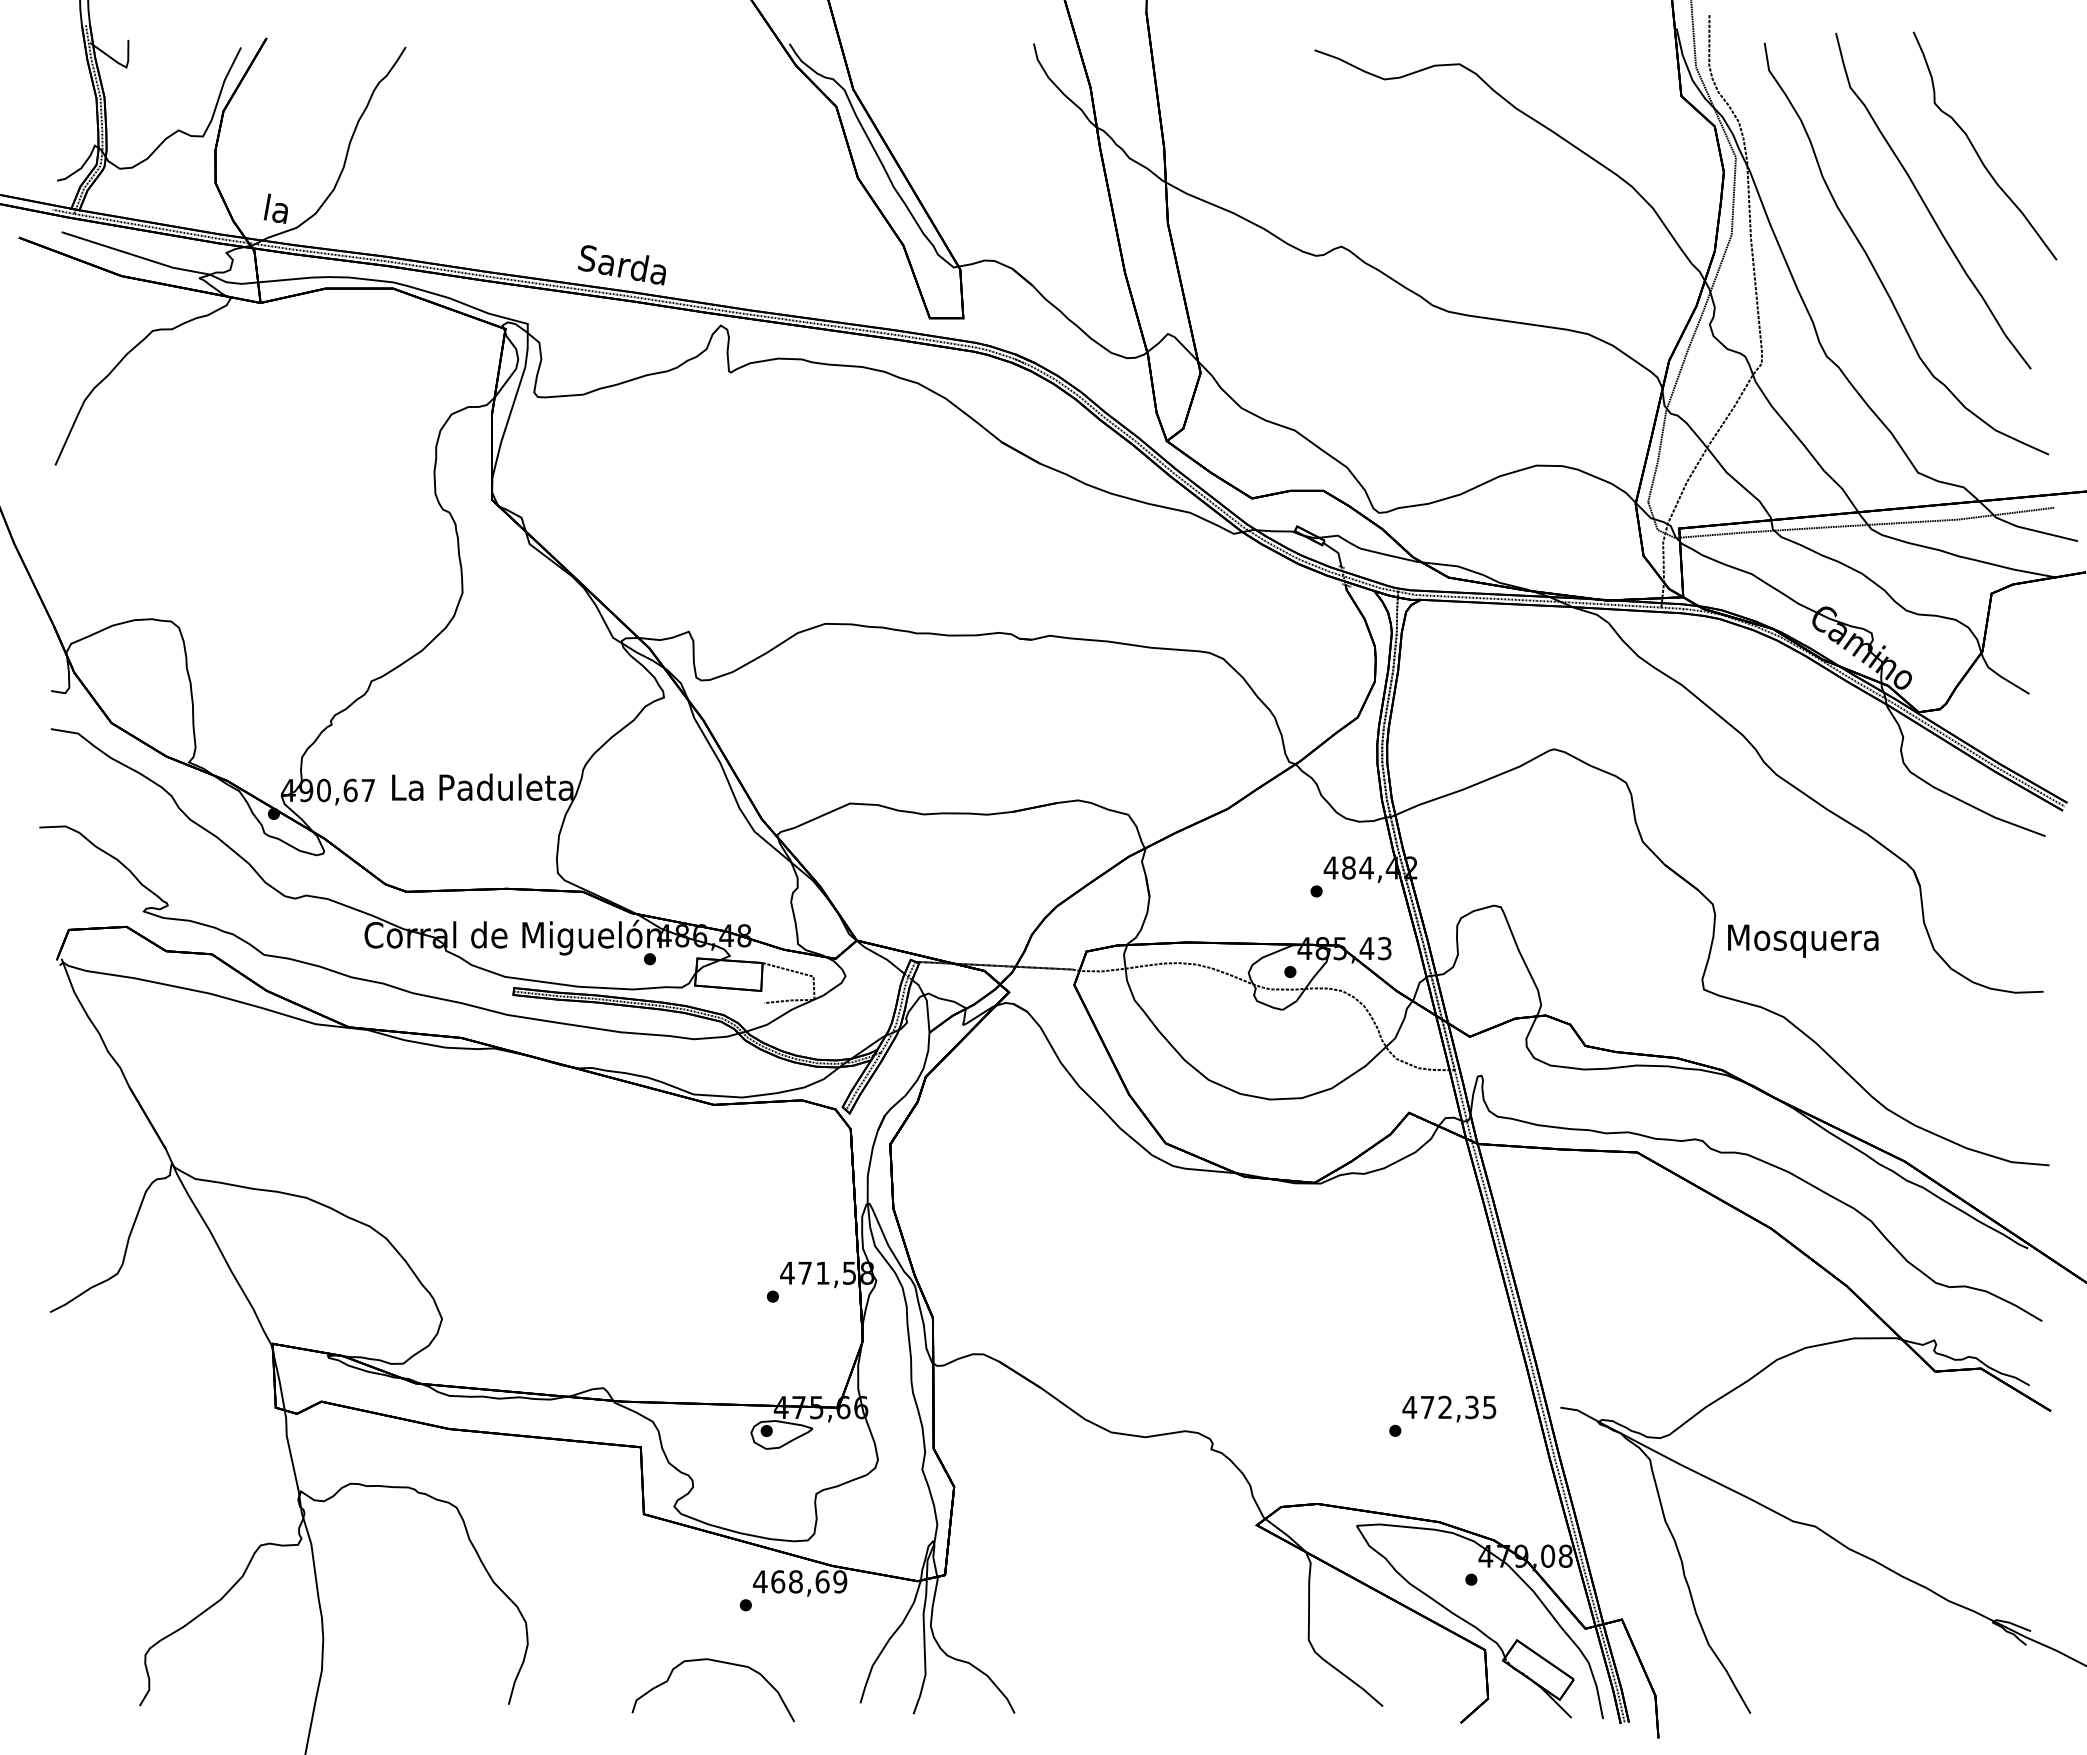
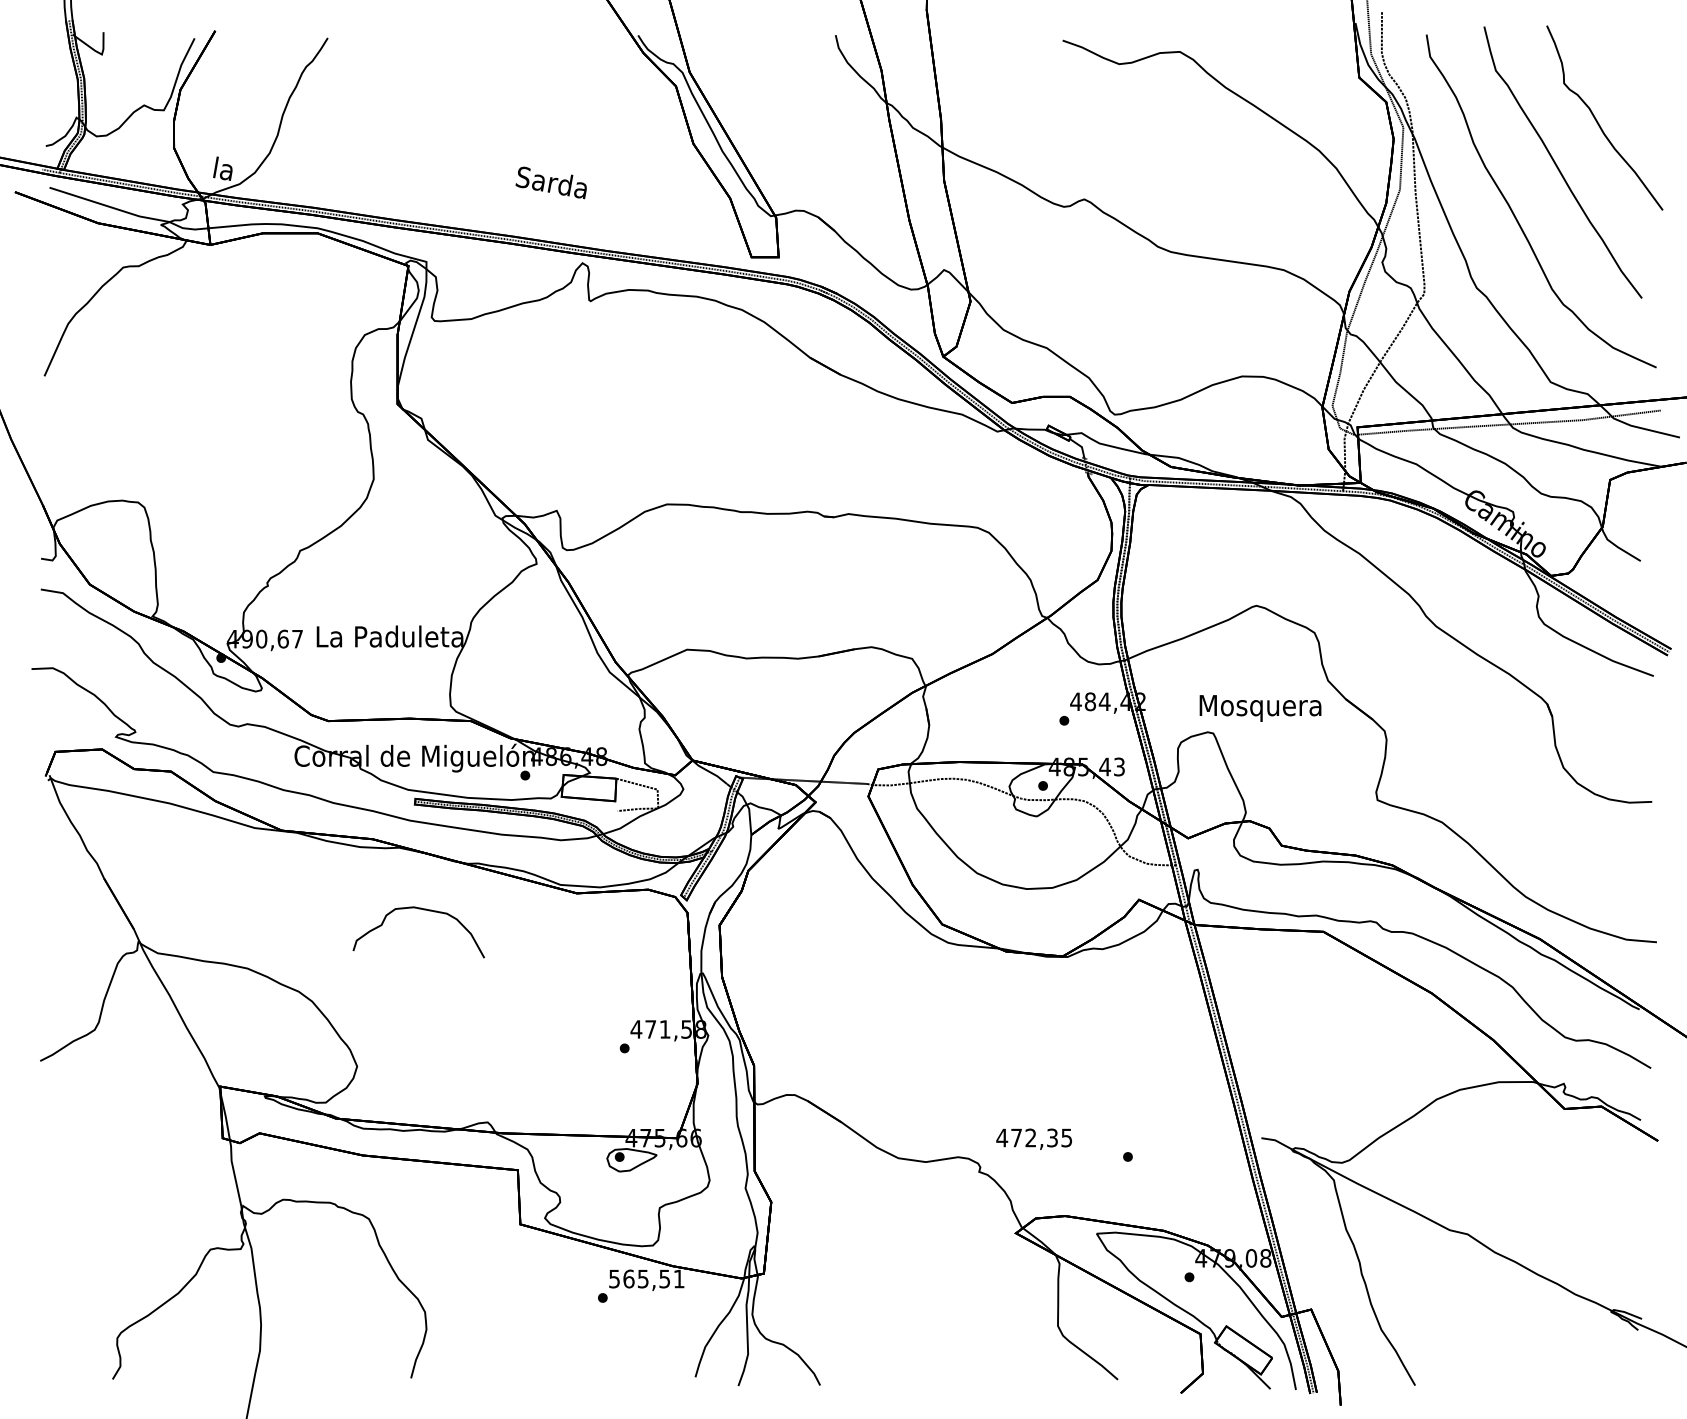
text: (621, 265) -> (550, 183), moved
text: (1803, 940) -> (1260, 707), moved
text: (1449, 1408) -> (1034, 1138), moved
text: (800, 1581) -> (647, 1278), 468,69 -> 565,51
curve: (718, 1662) -> (423, 910), moved

